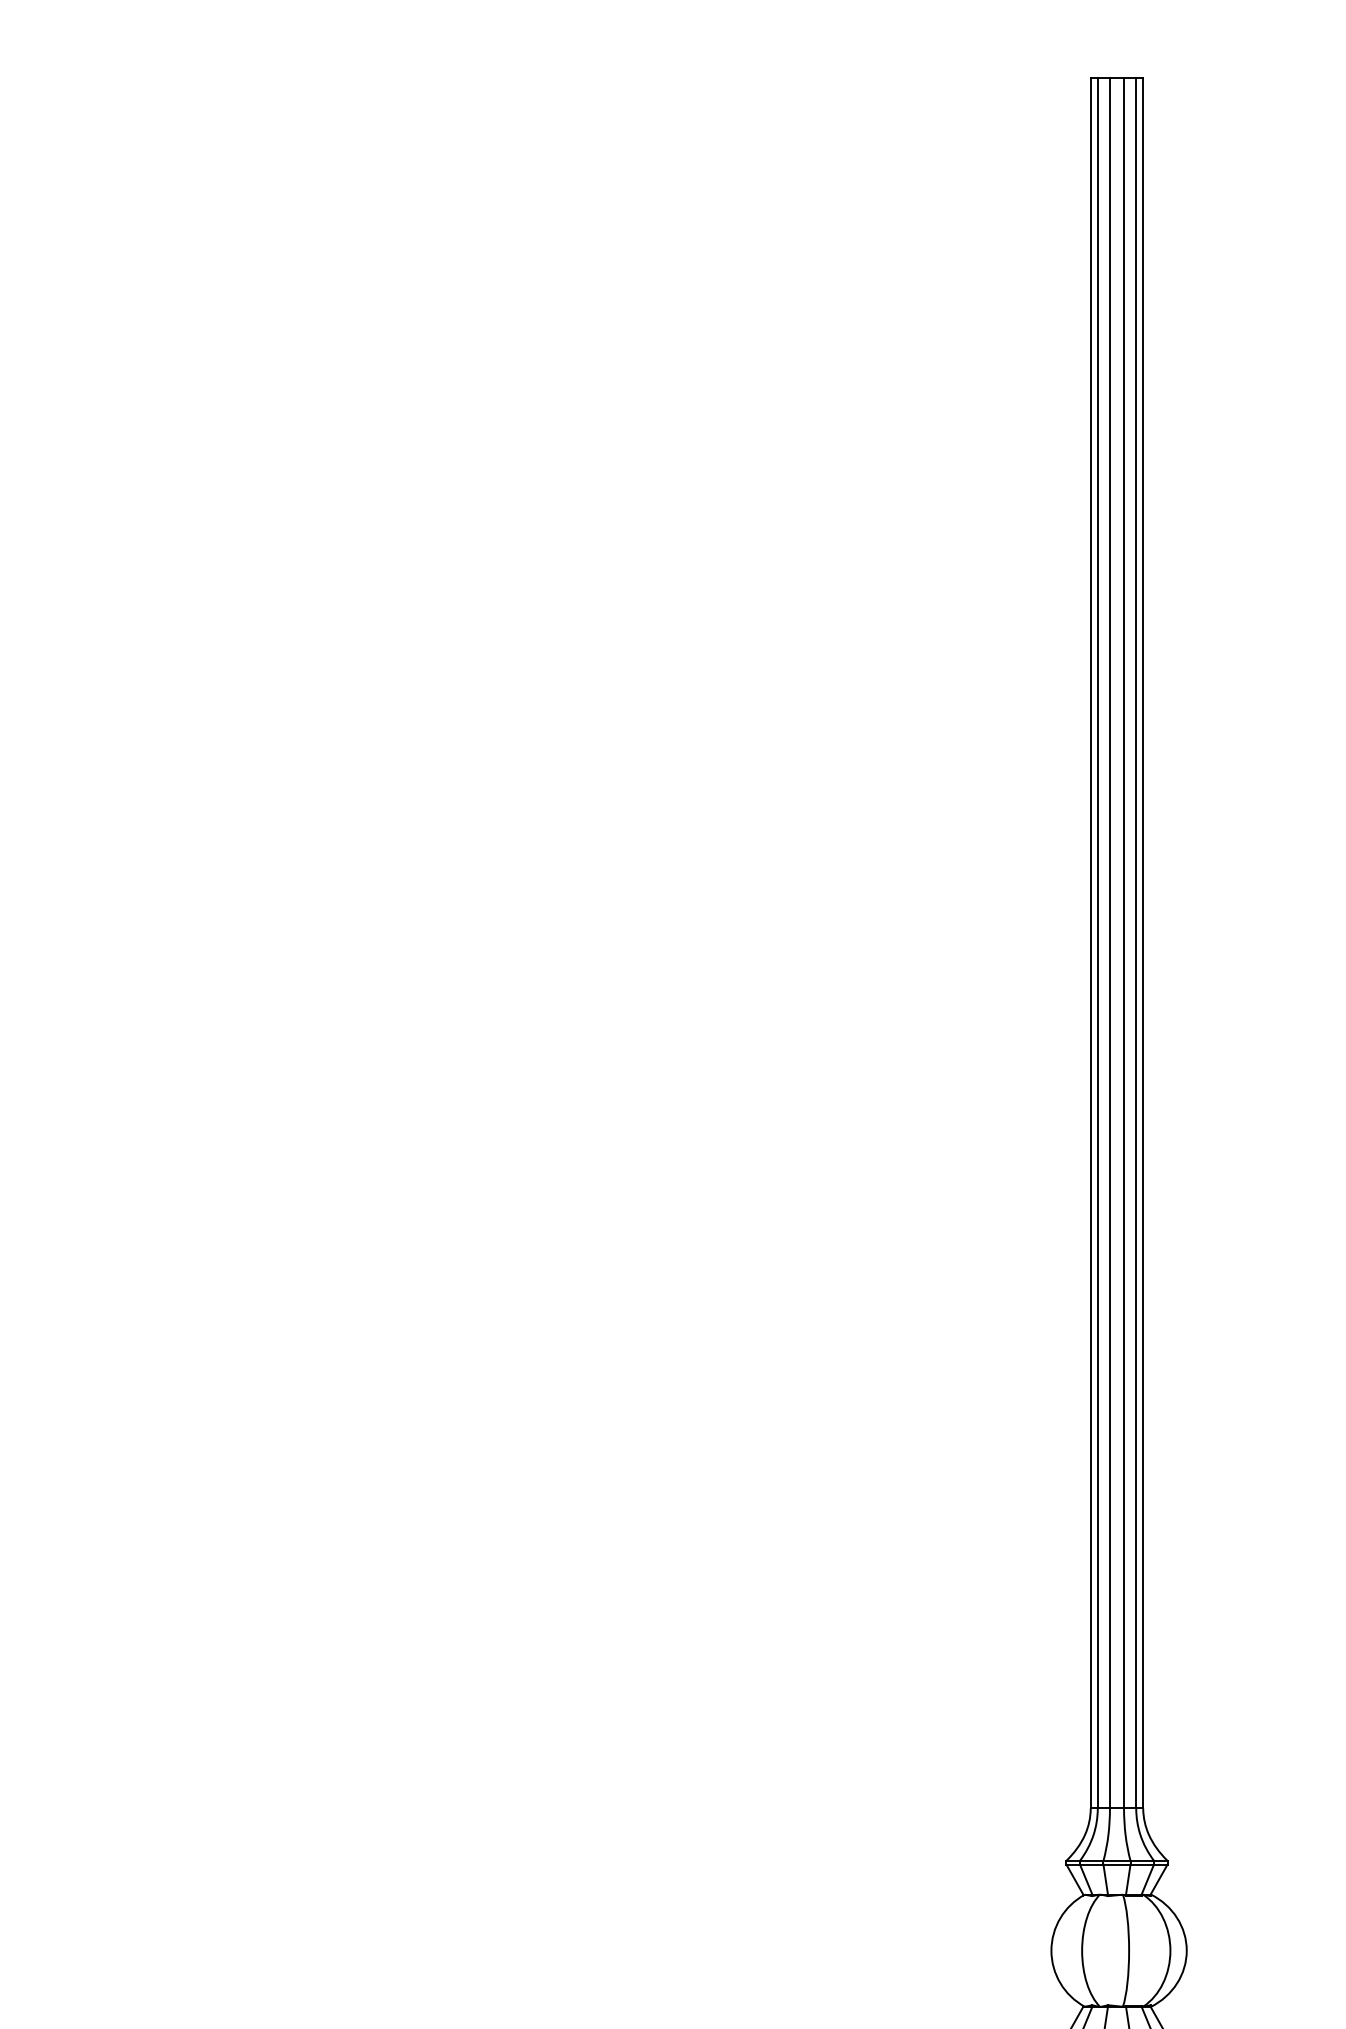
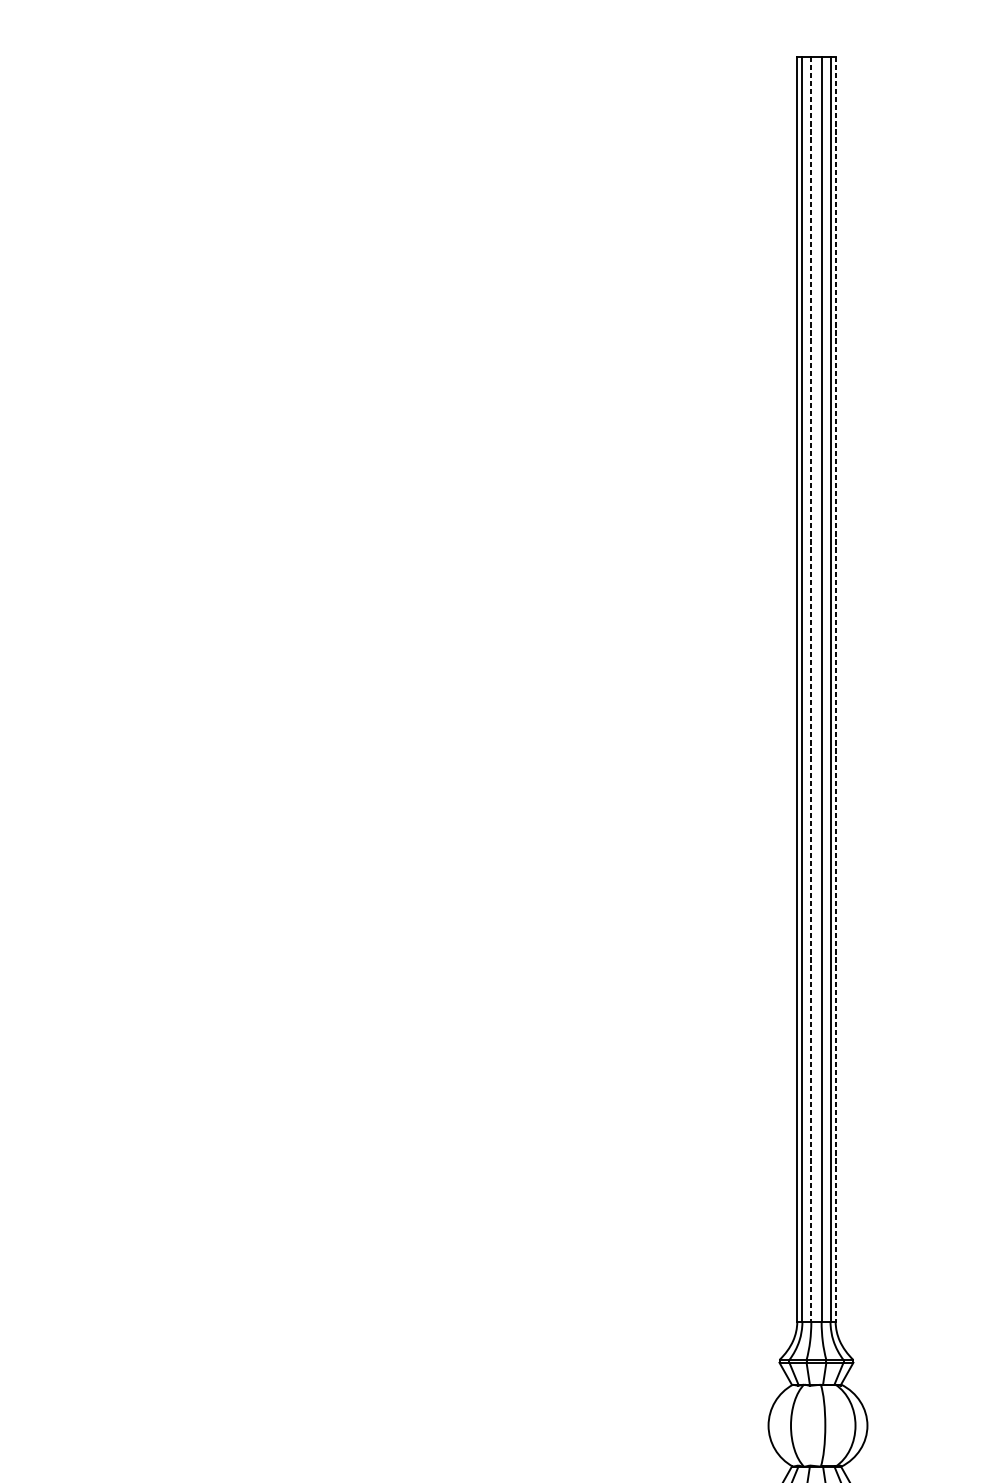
line: (1109, 943) -> (810, 689), solid -> dashed
line: (1143, 943) -> (835, 689), solid -> dashed

